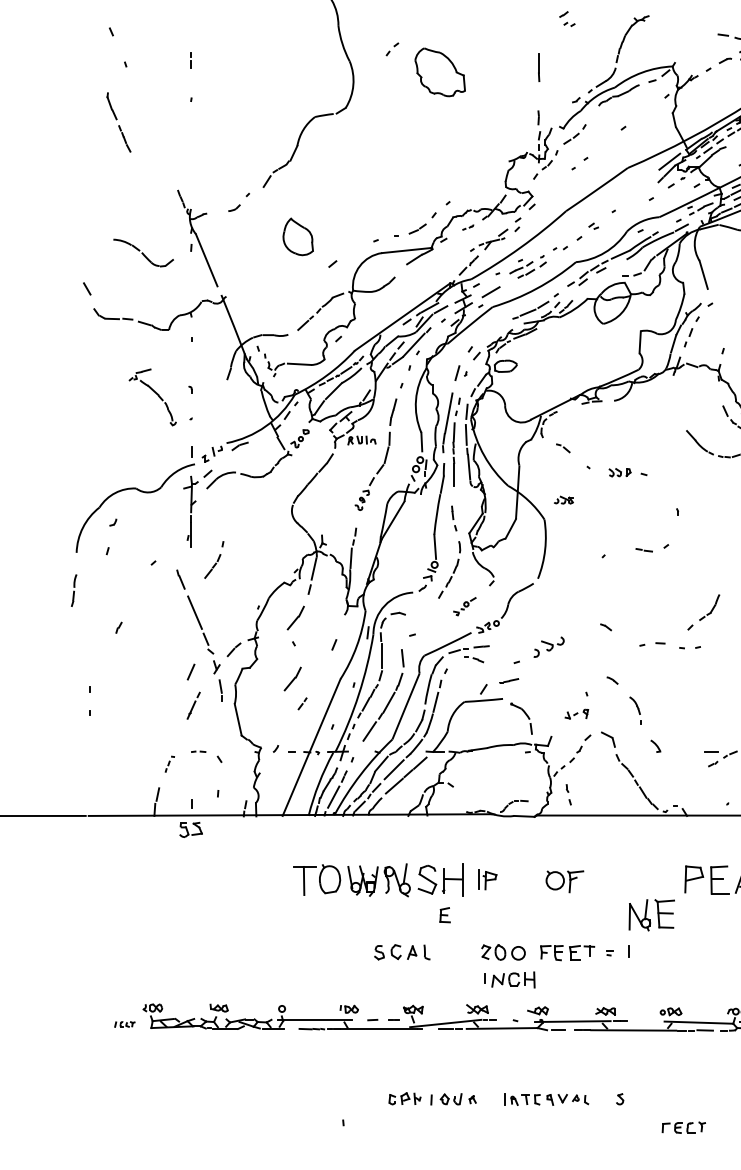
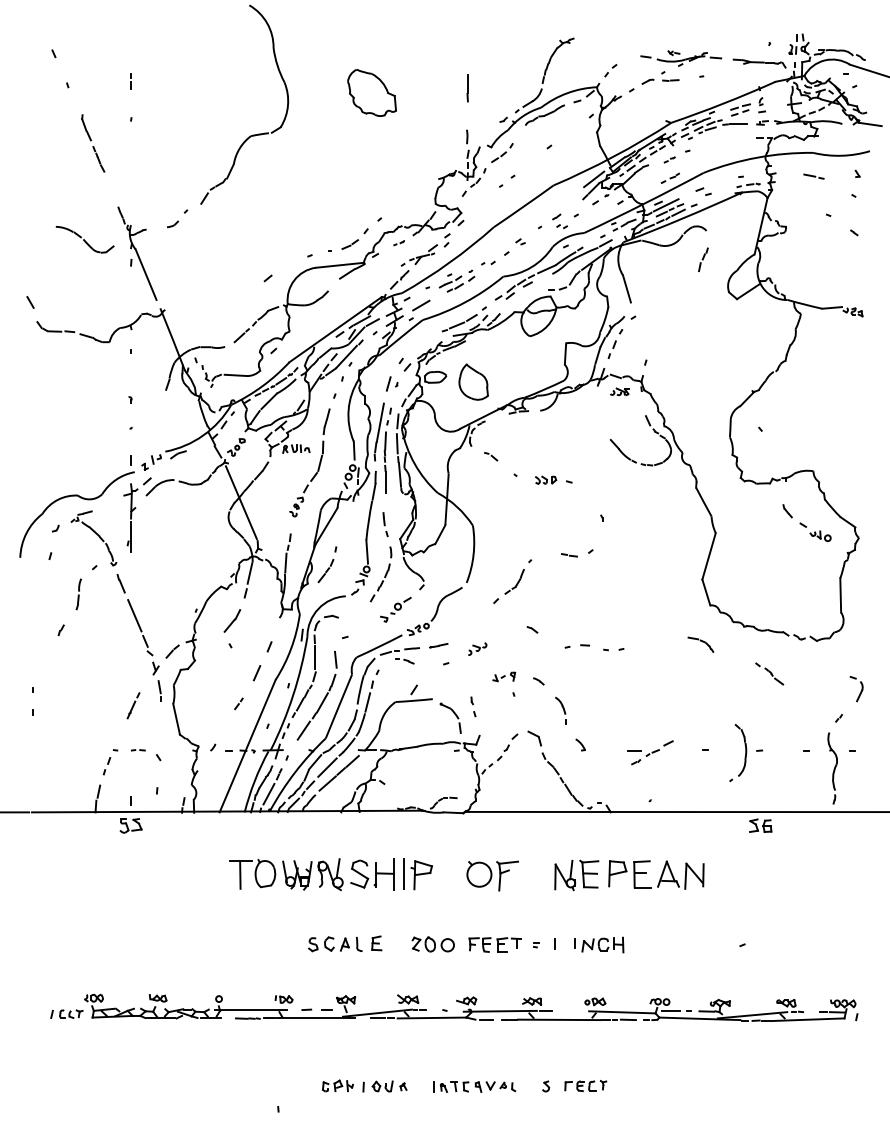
part: (566, 19) -> (559, 221), moved
part: (392, 49) -> (610, 70), moved
part: (119, 122) -> (93, 143), moved
part: (298, 236) -> (473, 381), moved
part: (143, 252) -> (84, 239), moved
part: (152, 397) -> (93, 538), moved
line: (304, 495) -> (240, 502), added
part: (563, 499) -> (619, 391), moved
part: (214, 559) -> (327, 564), moved
part: (73, 590) -> (78, 594), moved
part: (464, 606) -> (395, 609), size x1.43
part: (703, 612) -> (508, 586), moved
part: (549, 646) -> (477, 648), size x0.62
line: (190, 672) -> (256, 673), moved
part: (292, 678) -> (229, 679), removed
line: (508, 680) -> (438, 645), moved
part: (577, 713) -> (504, 676), moved
part: (169, 764) -> (110, 762), size x1.67
part: (568, 794) -> (473, 706), moved
part: (487, 880) -> (417, 874), size x1.67
part: (564, 881) -> (492, 875), size x1.43
part: (444, 915) -> (376, 943), moved
part: (651, 915) -> (576, 875), moved
part: (509, 979) -> (599, 944), moved
part: (124, 1023) -> (66, 1013), size x1.67
part: (683, 1127) -> (585, 1085), moved

